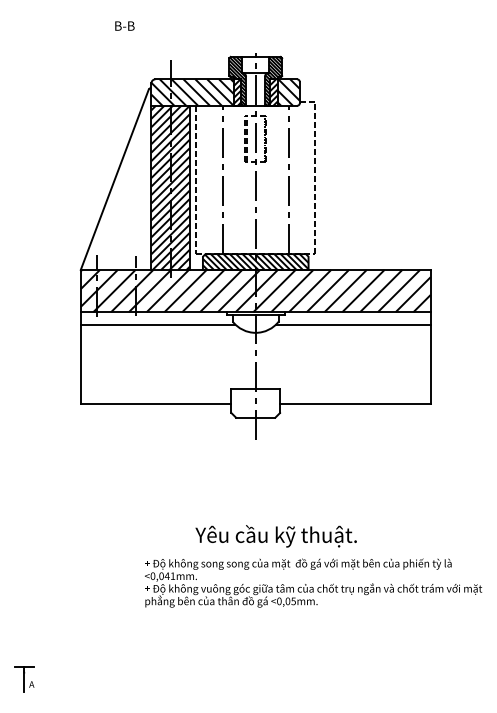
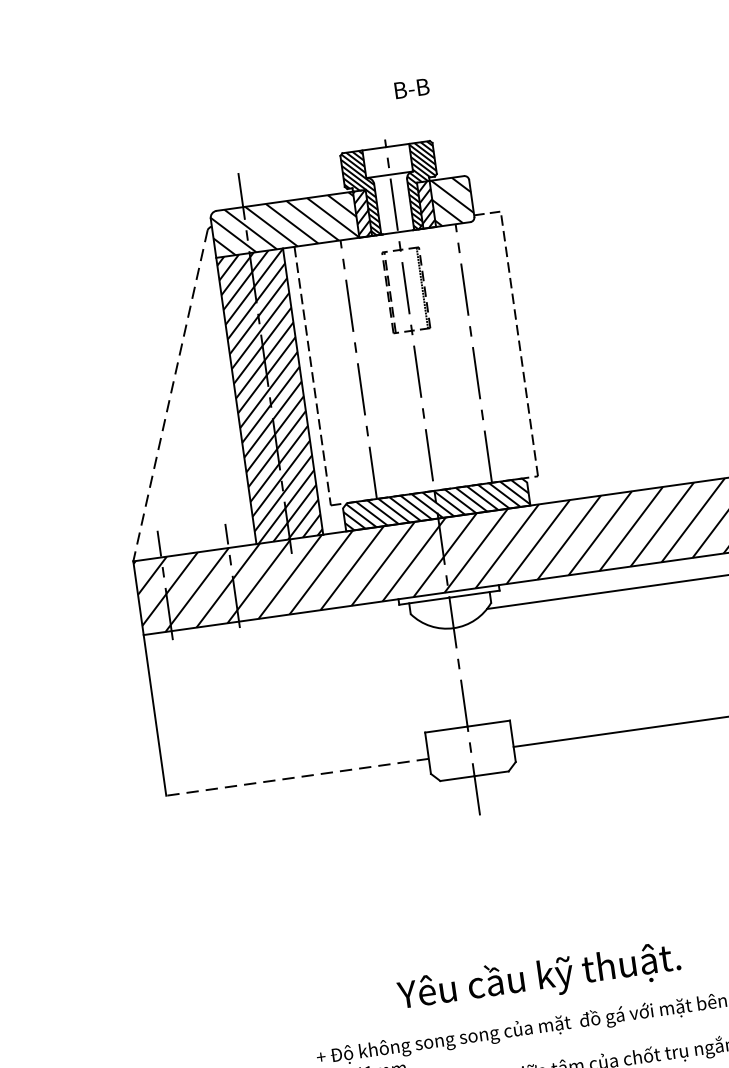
text: (124, 25) -> (411, 87), moved
line: (114, 180) -> (170, 397), solid -> dashed
line: (157, 324) -> (280, 637), removed
line: (155, 404) -> (296, 777), solid -> dashed

